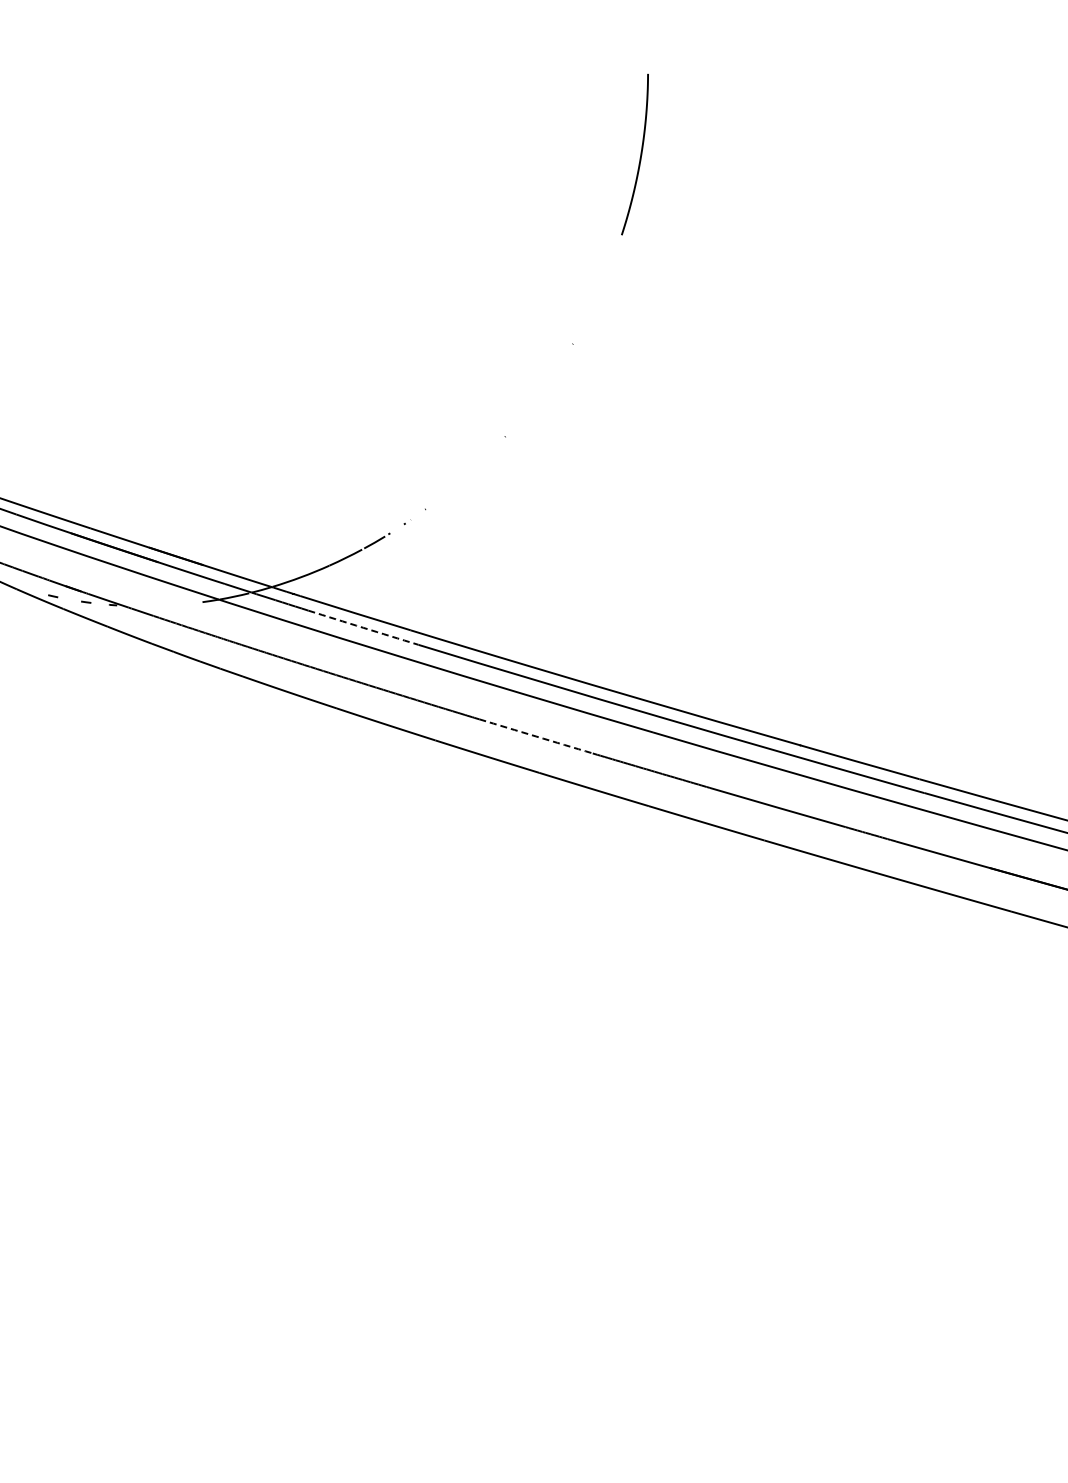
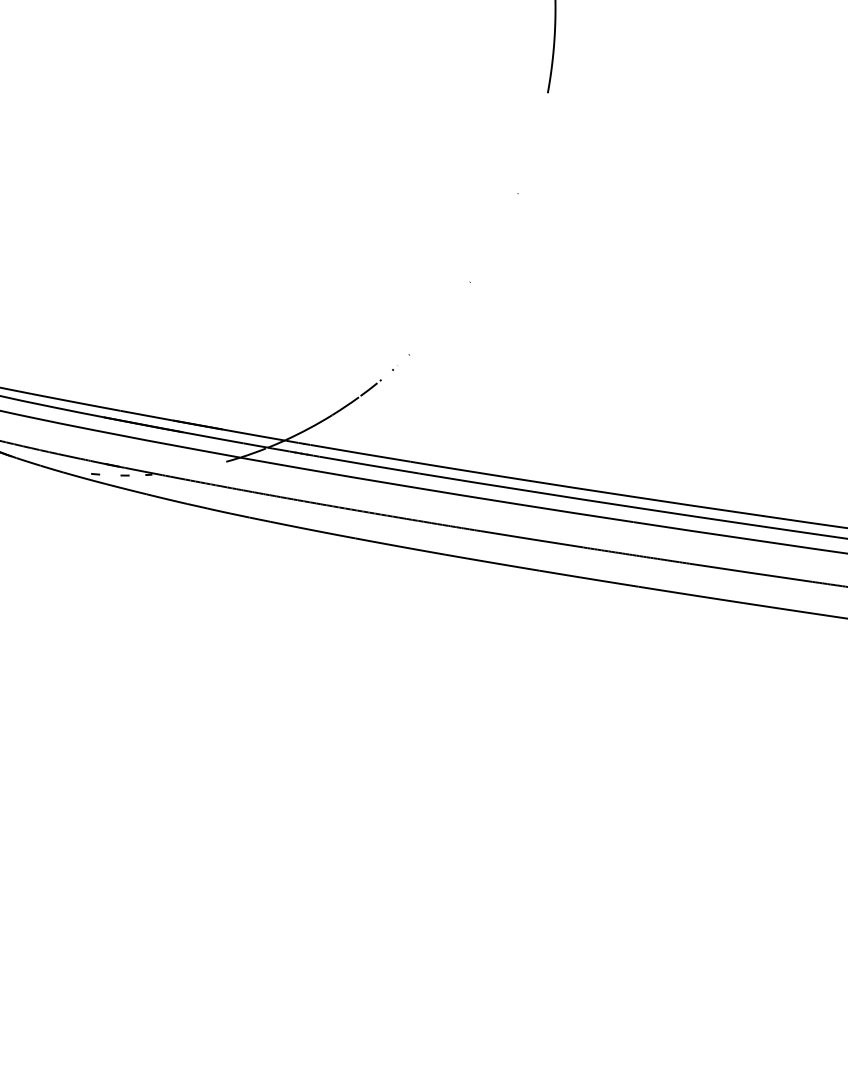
arc: (363, 627) -> (369, 464), dashed -> solid
arc: (536, 736) -> (532, 539), dashed -> solid

